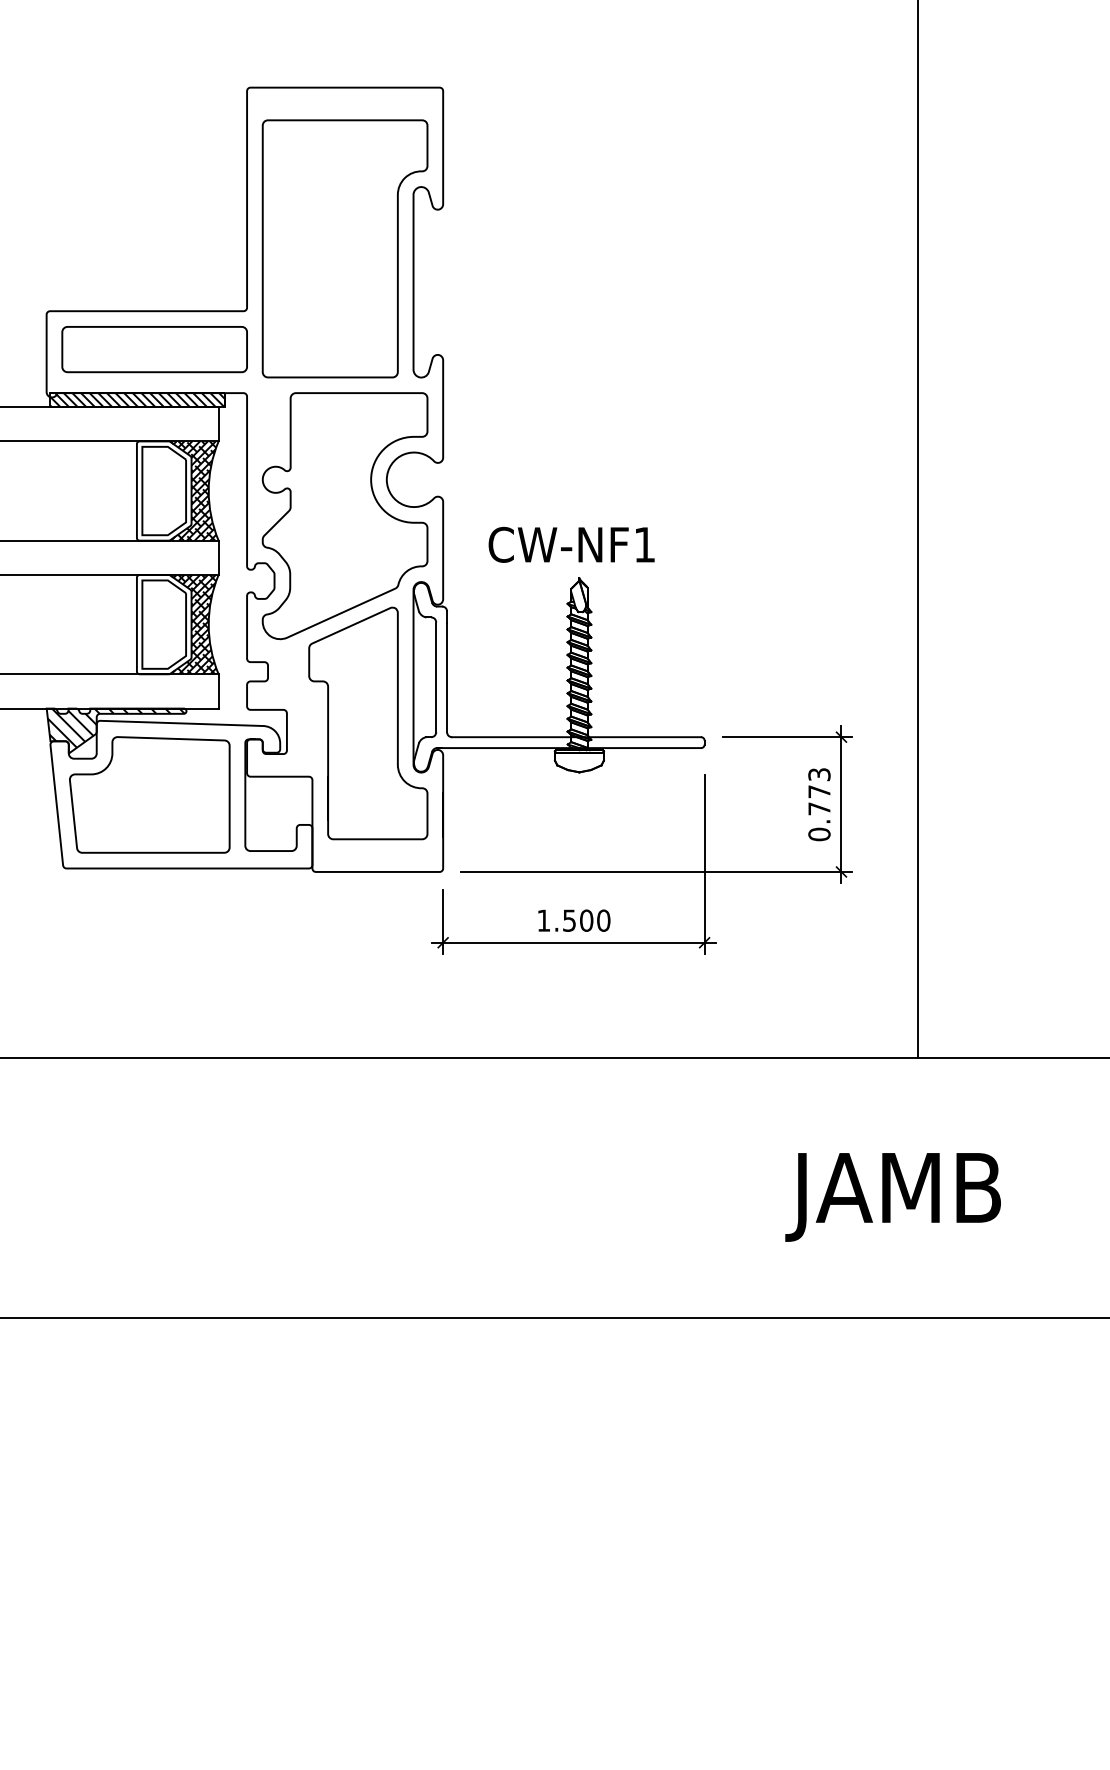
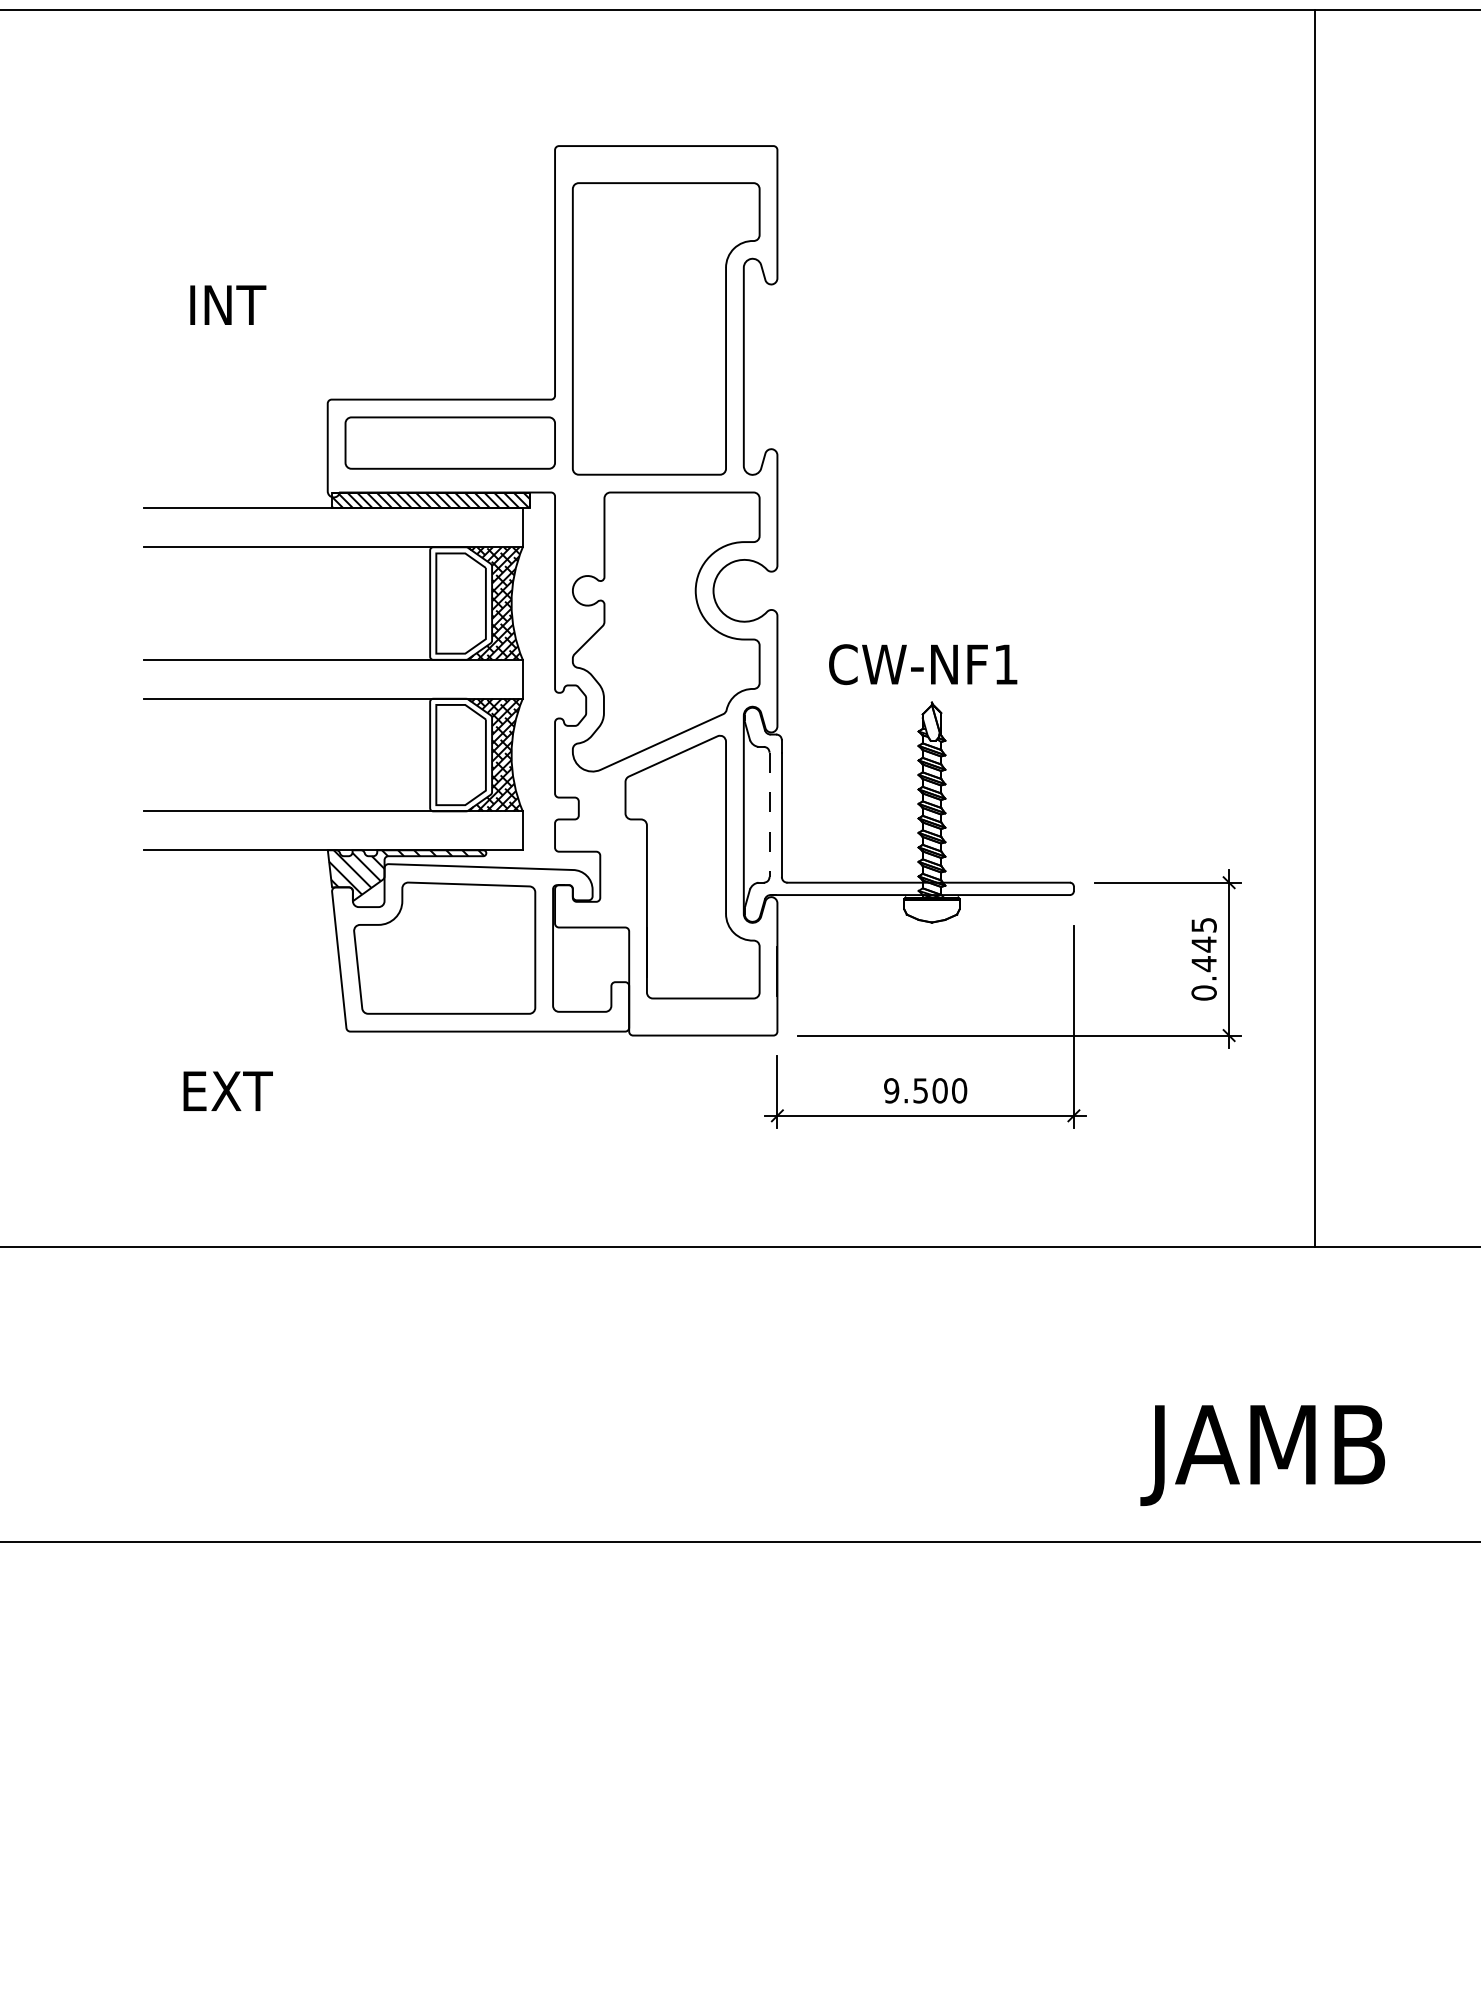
line: (436, 677) -> (769, 815), solid -> dashed
text: (818, 792) -> (1203, 945), 0.773 -> 0.445
text: (543, 920) -> (891, 1090), 1.500 -> 9.500
text: (892, 1197) -> (1262, 1455), moved

